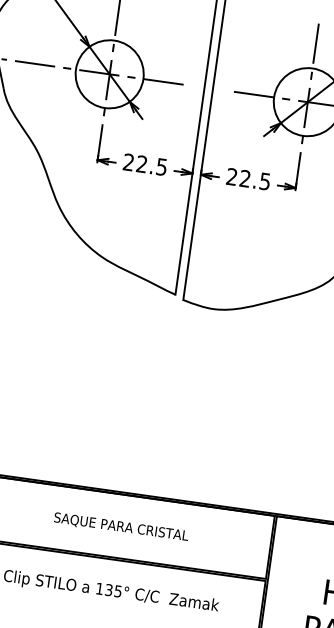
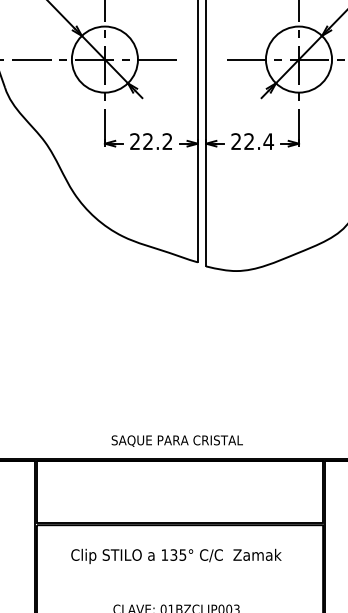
text: (161, 166) -> (167, 141), 22.5 -> 22.2
text: (264, 181) -> (268, 141), 22.5 -> 22.4
text: (120, 526) -> (176, 440), moved

